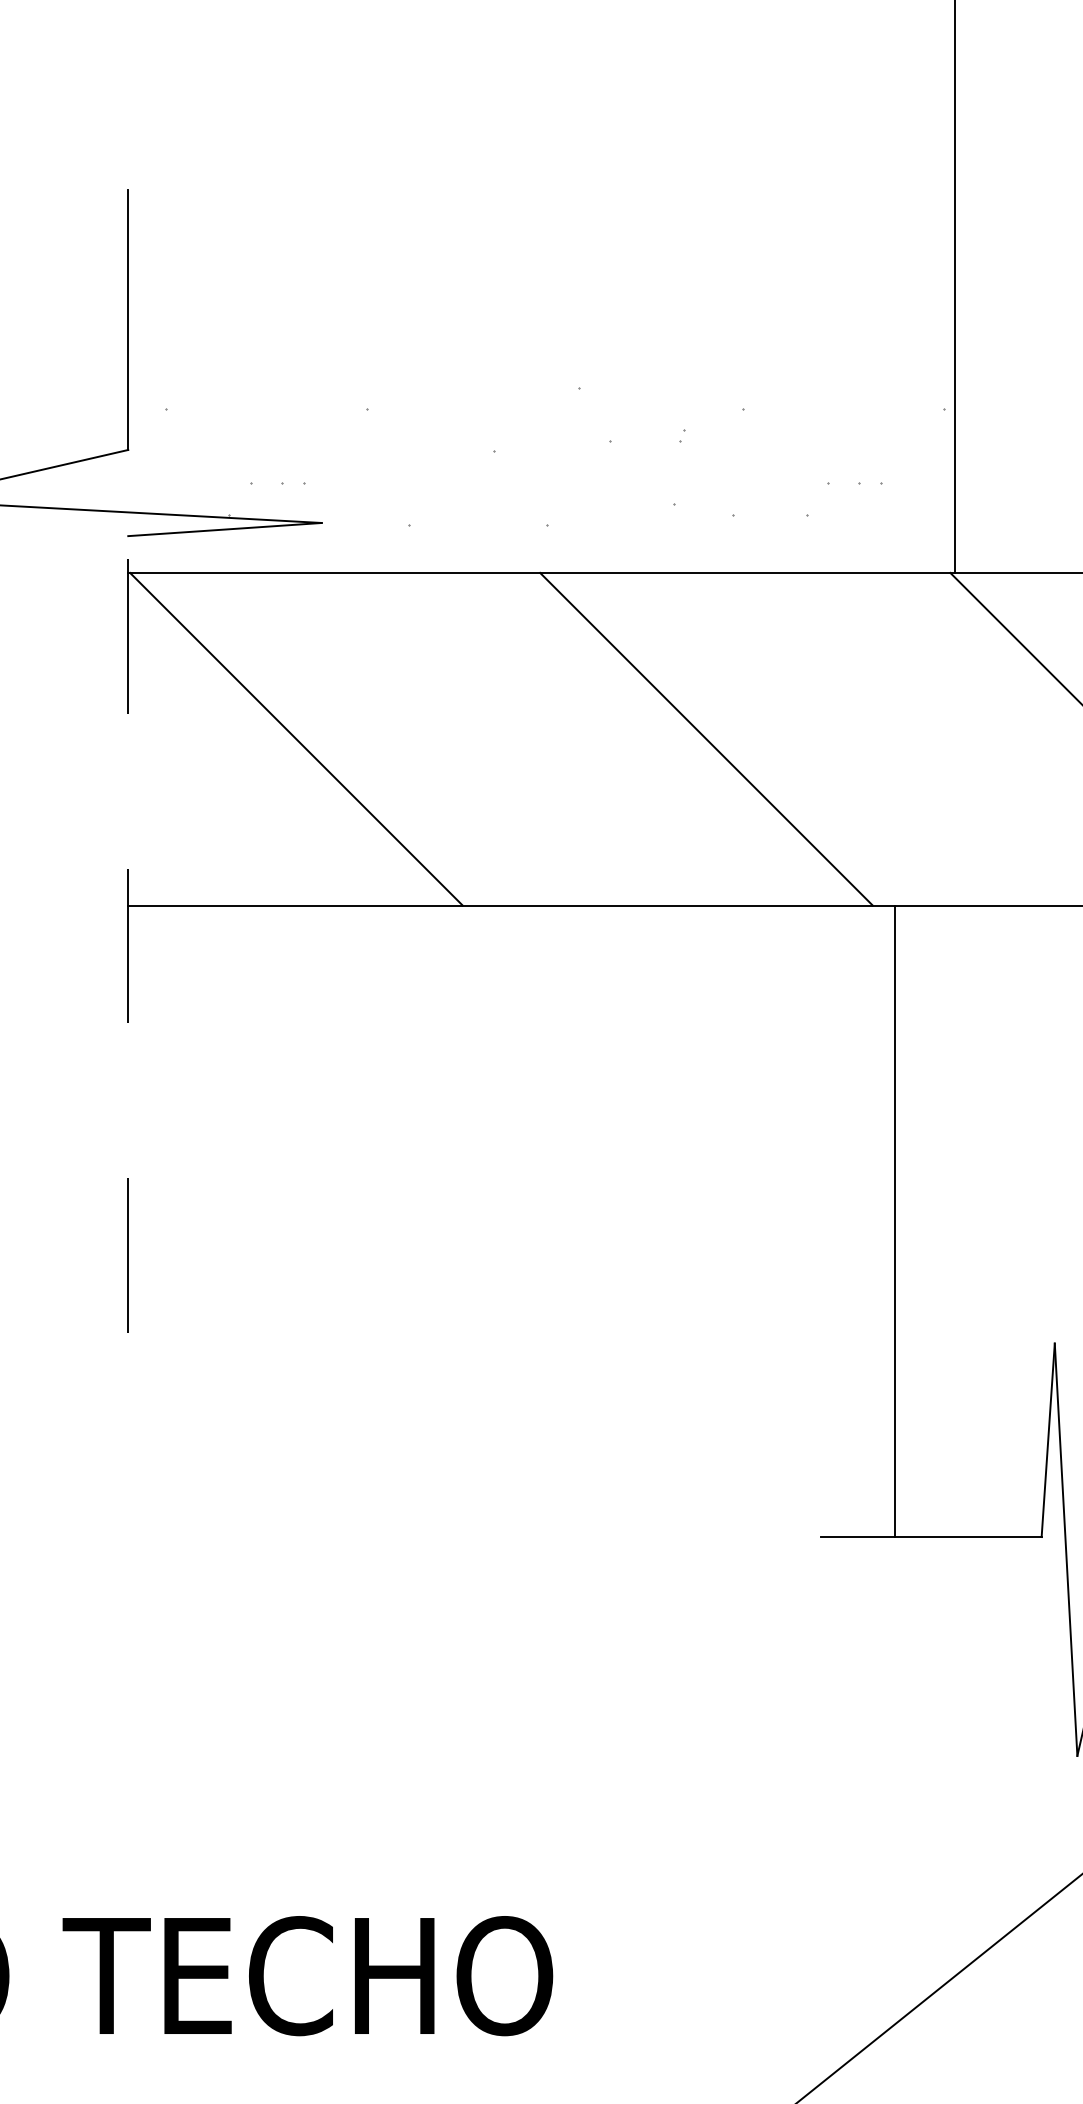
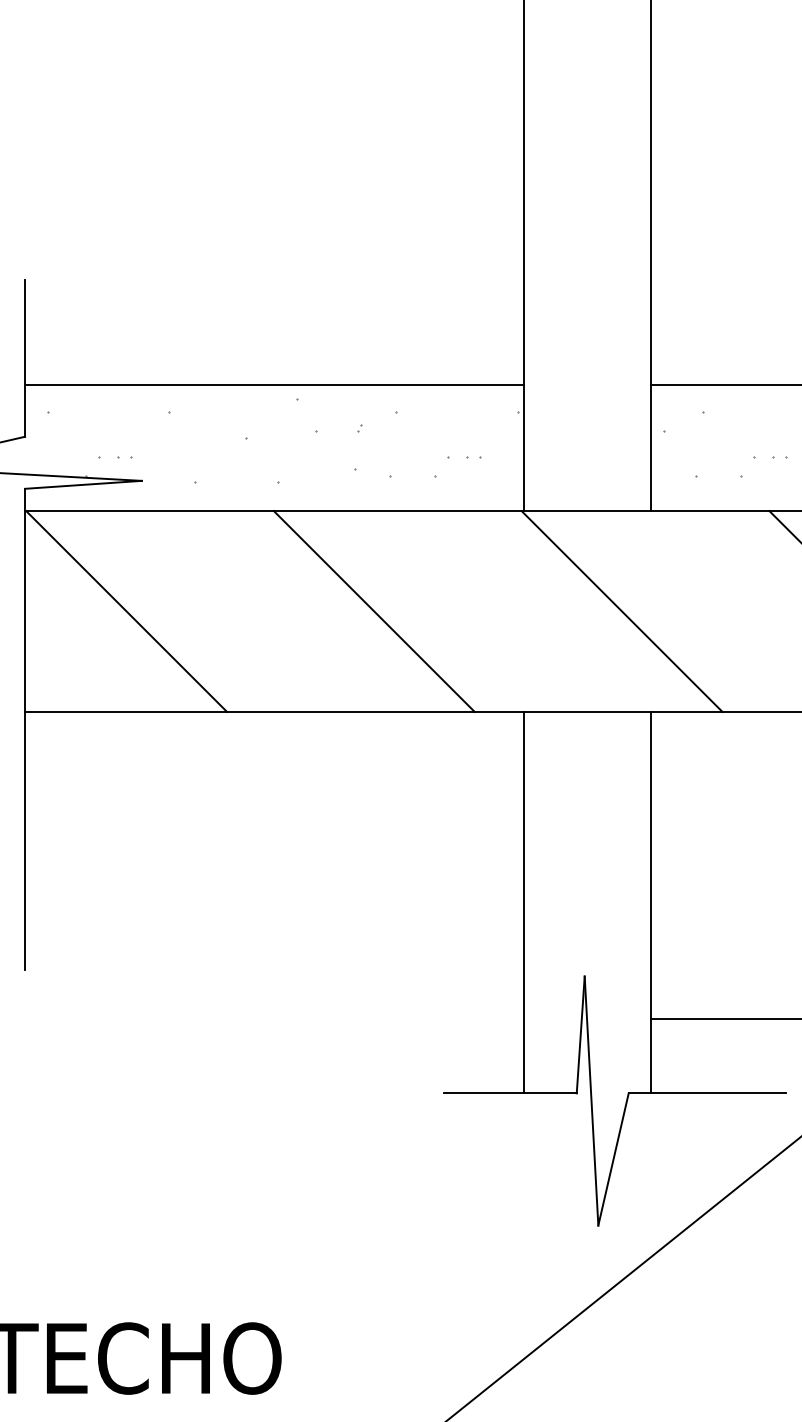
line: (542, 363) -> (275, 384), added
line: (128, 934) -> (25, 729), dashed -> solid
line: (895, 1221) -> (524, 902), moved

